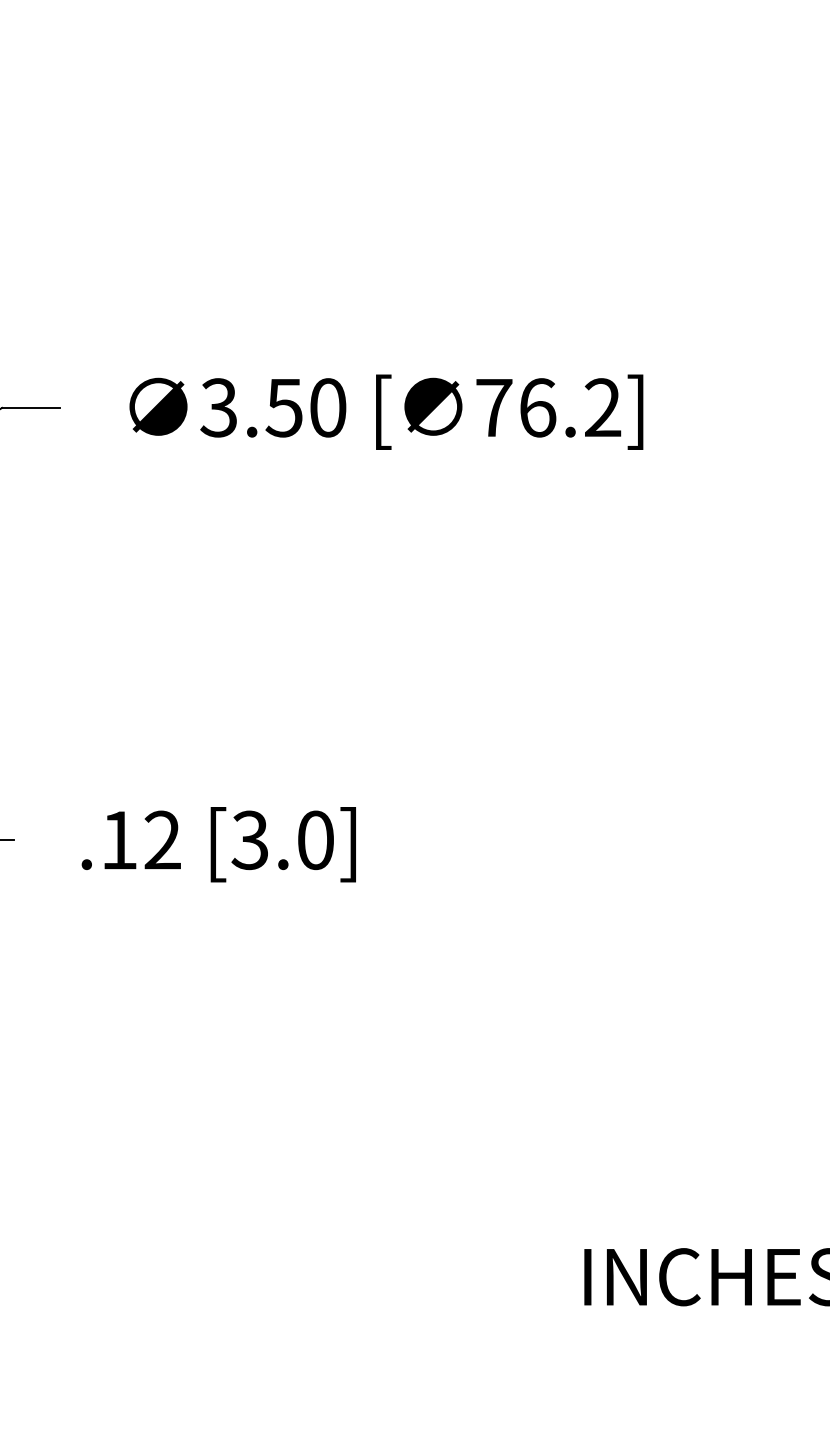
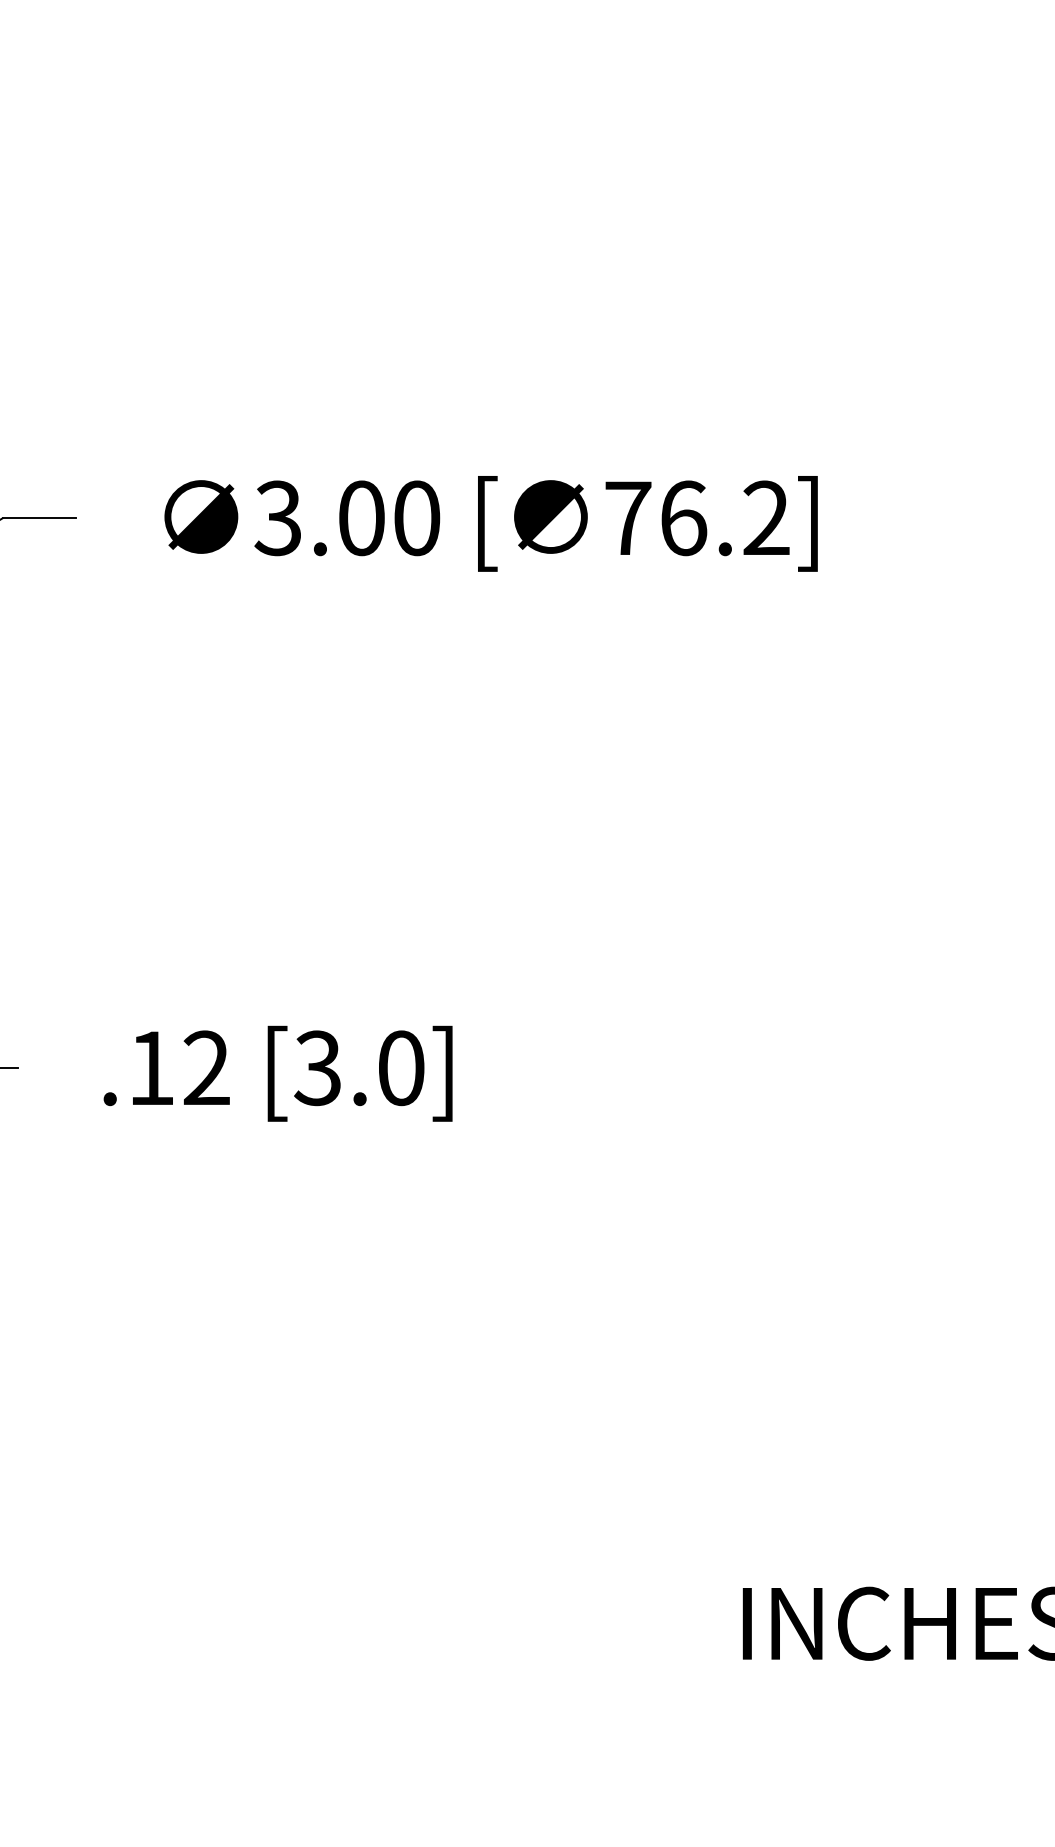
text: (283, 408) -> (360, 518), 3.50 -> 3.00

